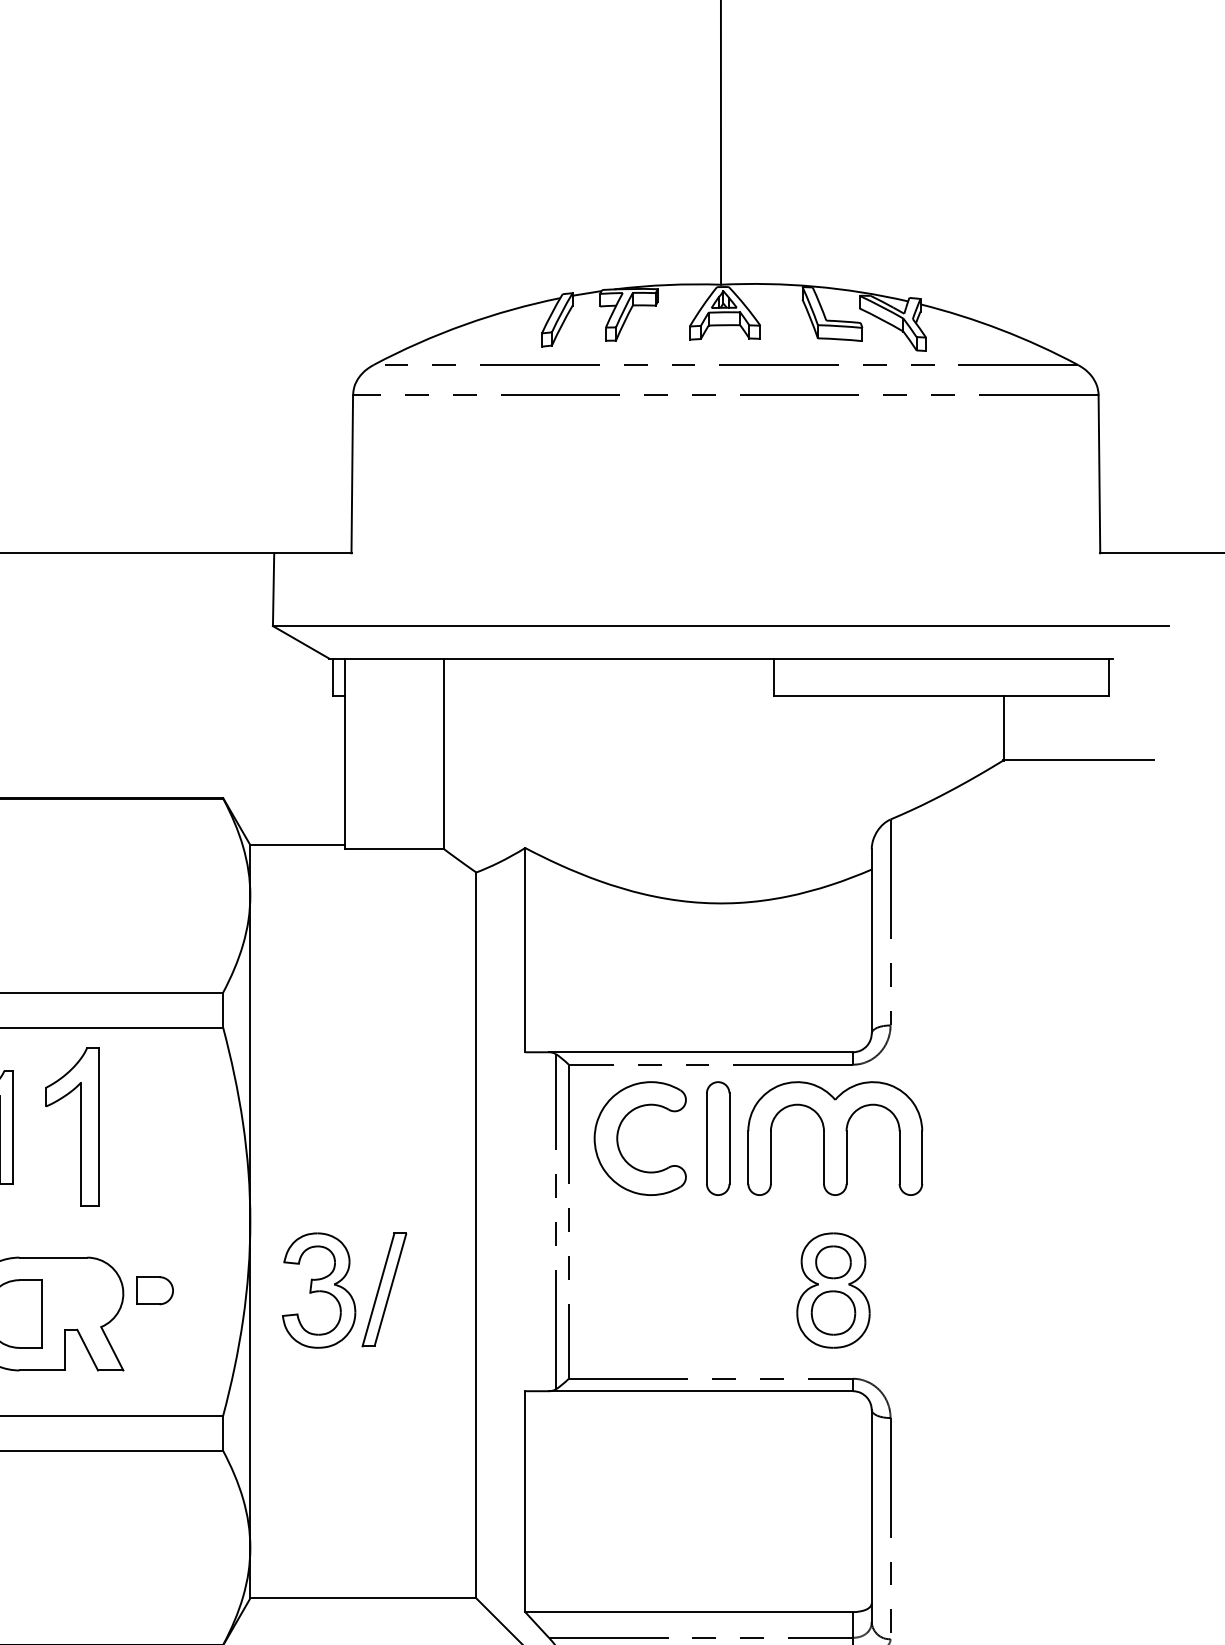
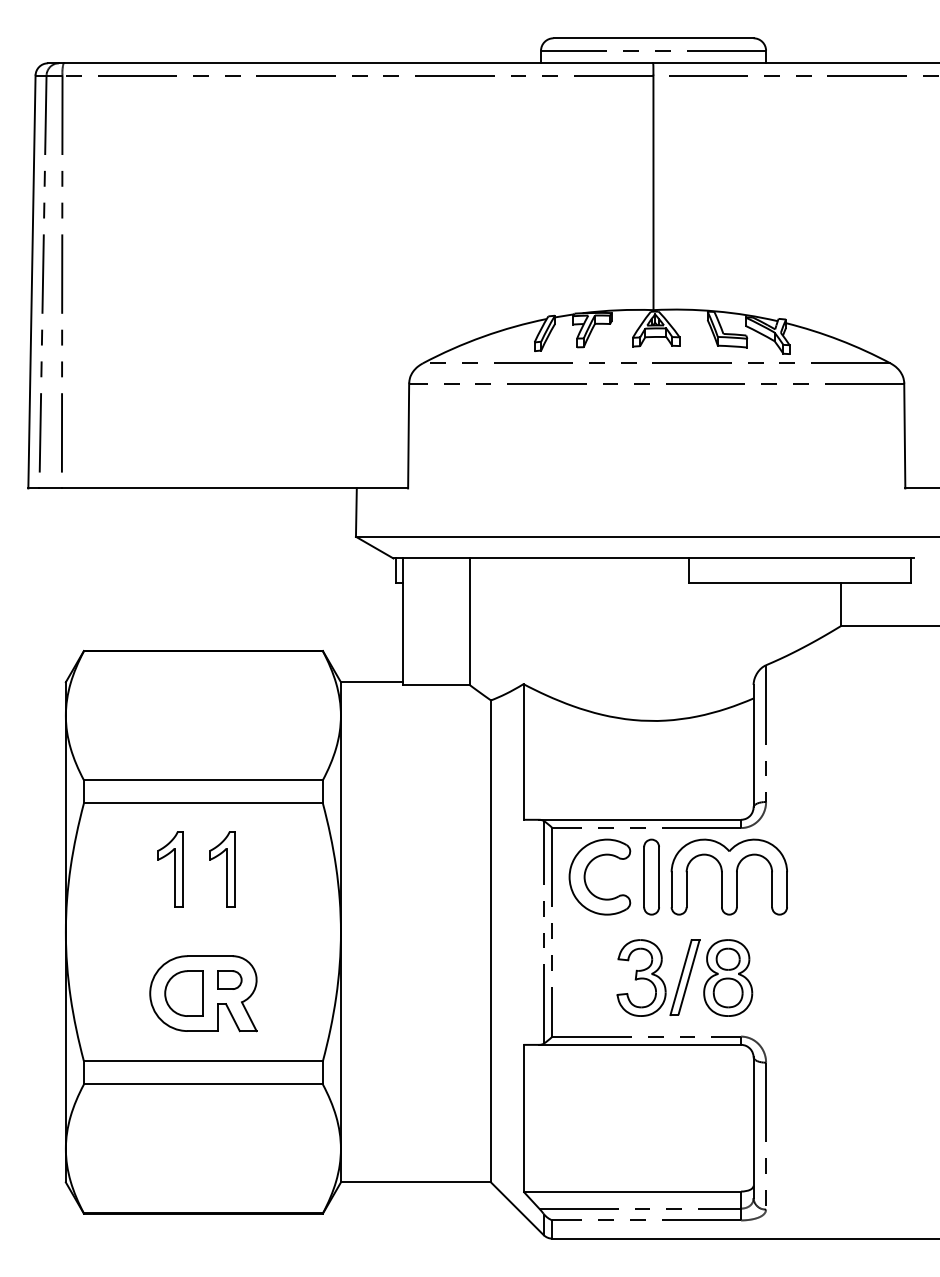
part: (71, 1127) -> (222, 869), size x0.71
part: (154, 1289) -> (229, 979), moved
part: (344, 1289) -> (658, 977), moved

